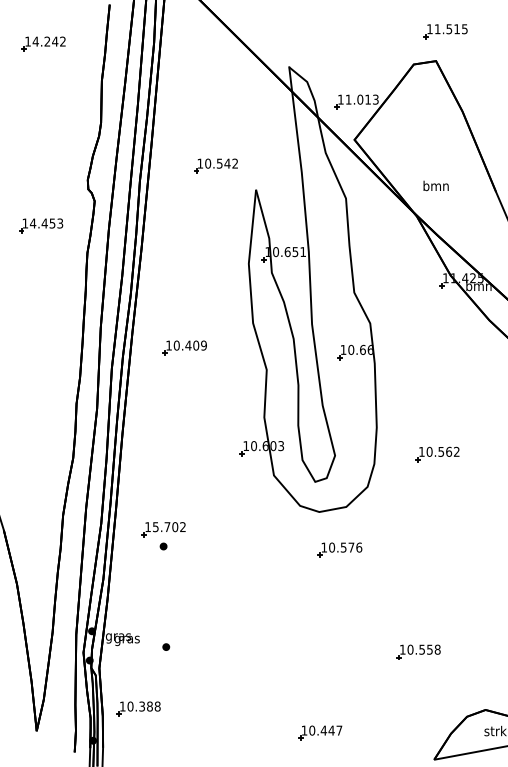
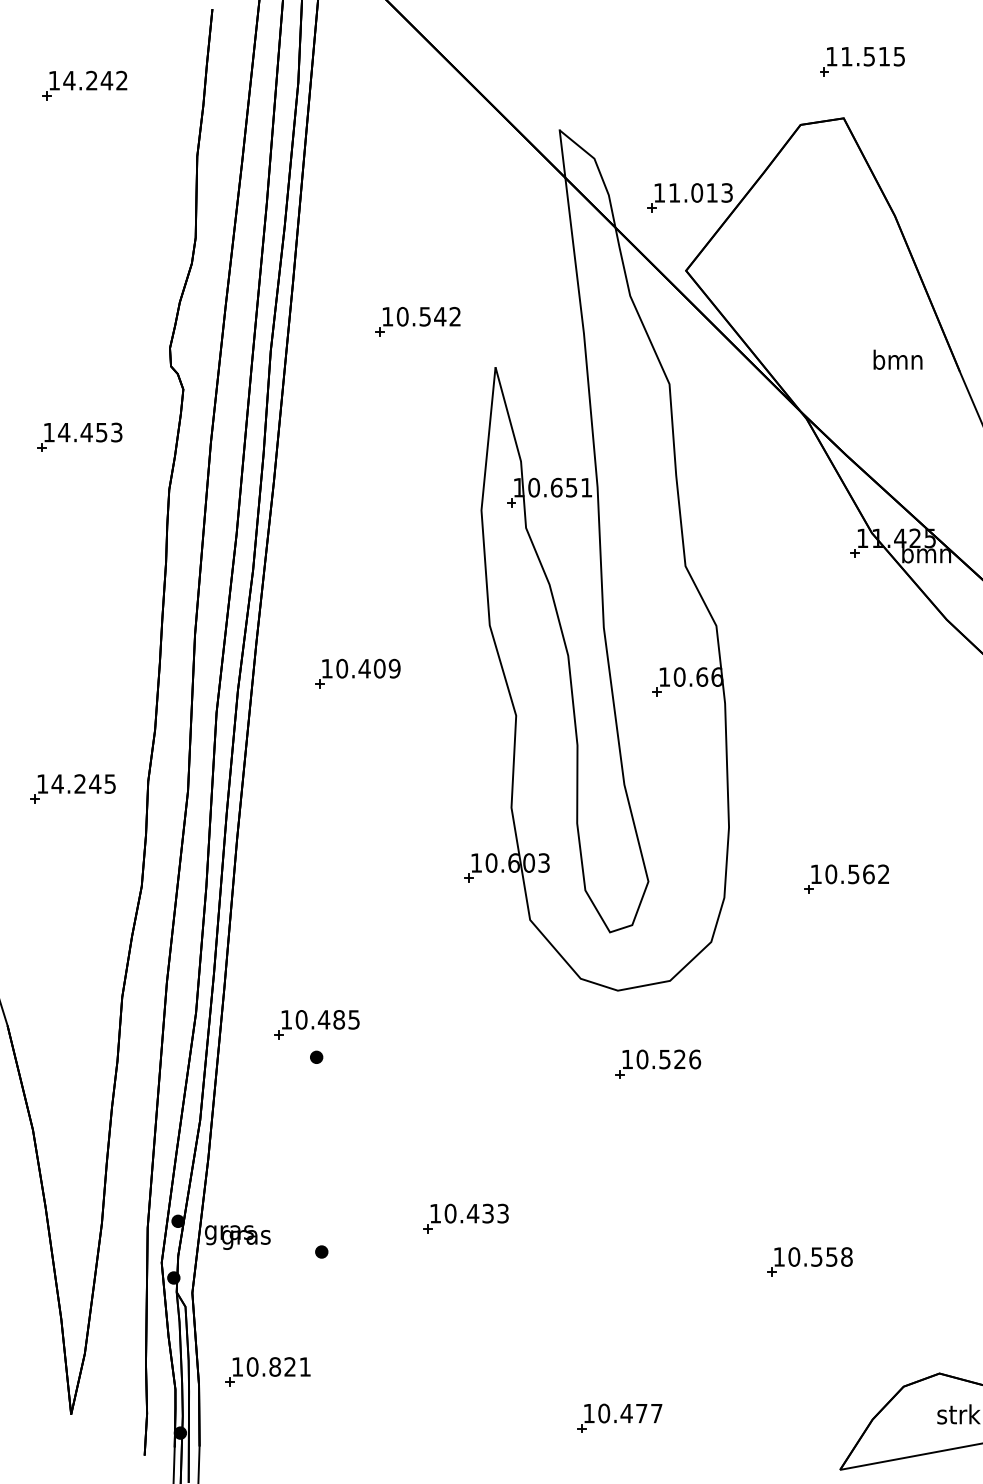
text: (435, 185) -> (896, 358), moved
part: (37, 407) -> (72, 788), added
text: (168, 527) -> (326, 1020), 15.702 -> 10.485
text: (351, 547) -> (680, 1059), 10.576 -> 10.526
part: (240, 629) -> (465, 1217), added
text: (149, 706) -> (289, 1366), 10.388 -> 10.821
text: (331, 730) -> (641, 1413), 10.447 -> 10.477

